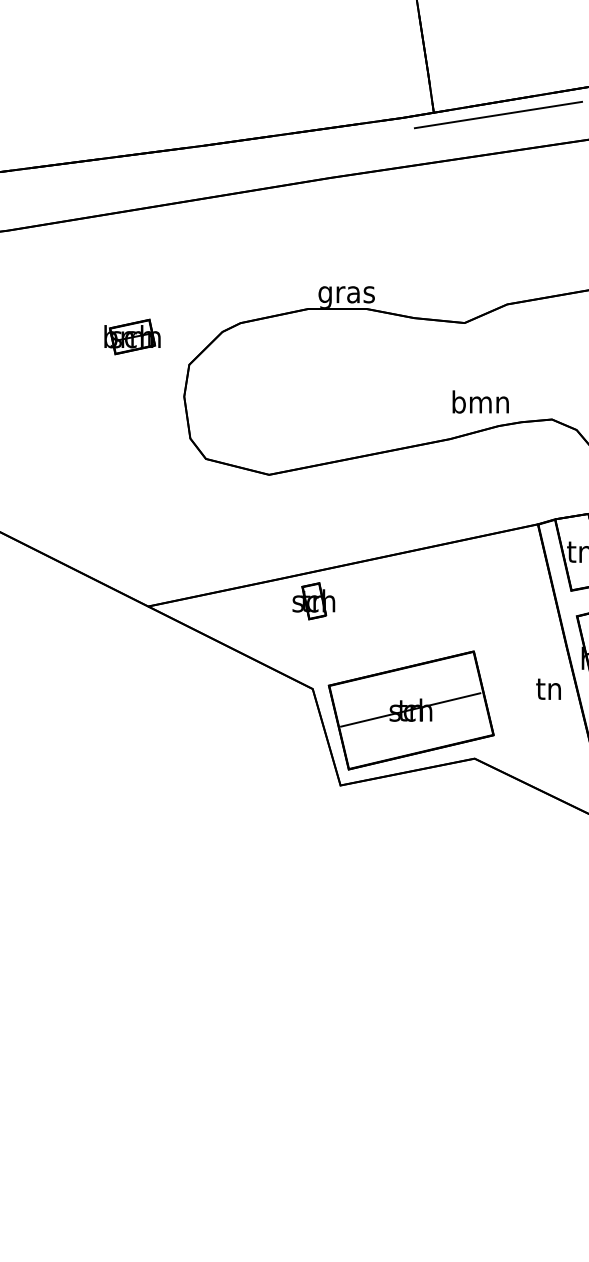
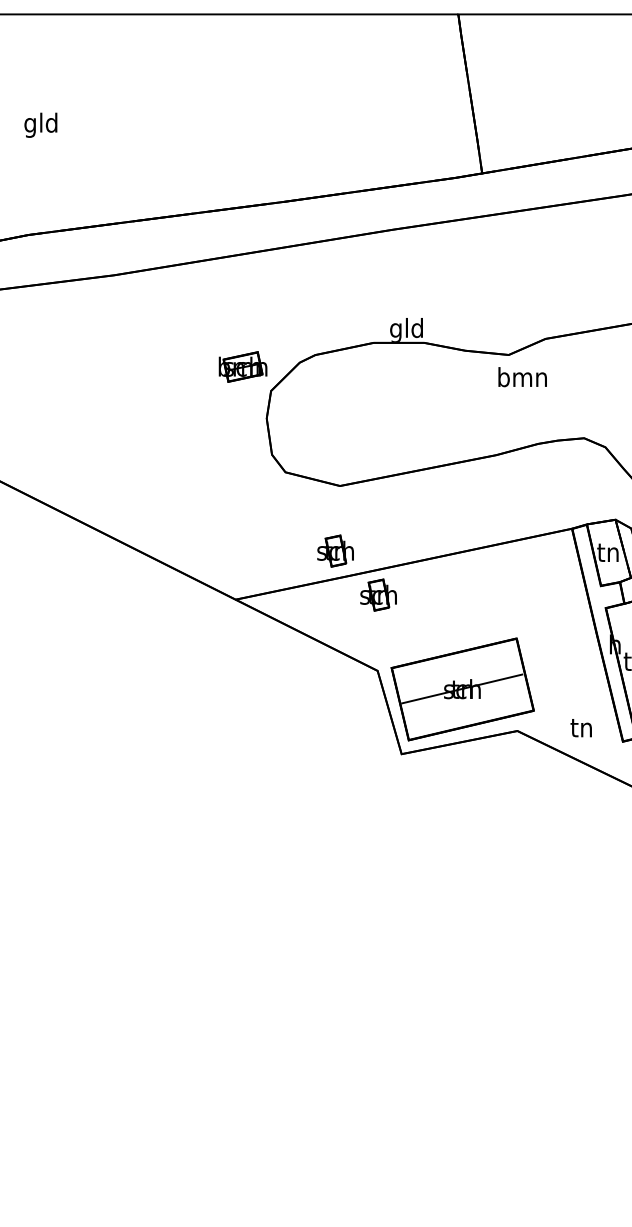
line: (497, 115) -> (537, 175), removed
text: (346, 293) -> (406, 329), gras -> gld
part: (131, 336) -> (242, 366), moved
text: (480, 402) -> (522, 377), moved
part: (263, 549) -> (335, 550), added
text: (547, 689) -> (580, 728), moved

